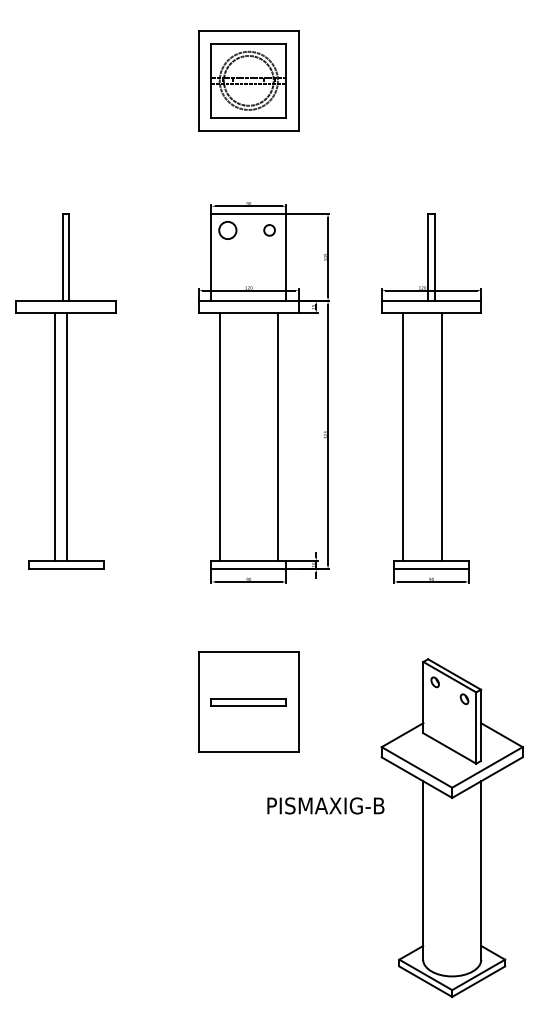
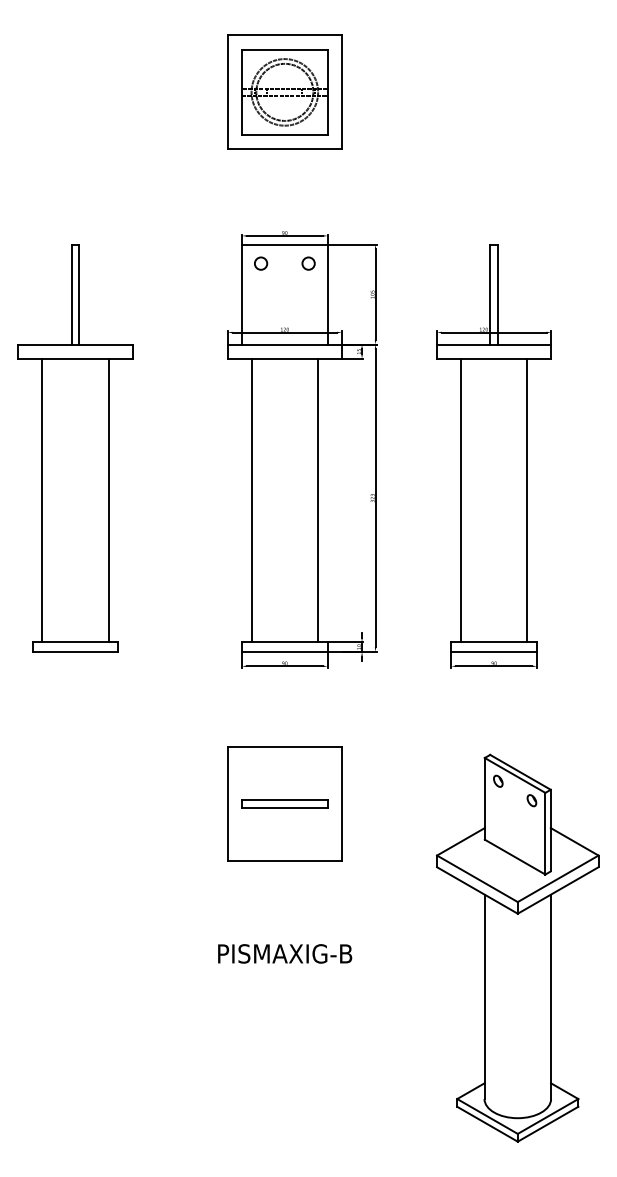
circle: (228, 230) -> (261, 263), size x0.62
line: (54, 437) -> (42, 500), moved
line: (66, 437) -> (108, 500), moved
line: (442, 437) -> (527, 500), moved
text: (326, 805) -> (285, 953), moved

